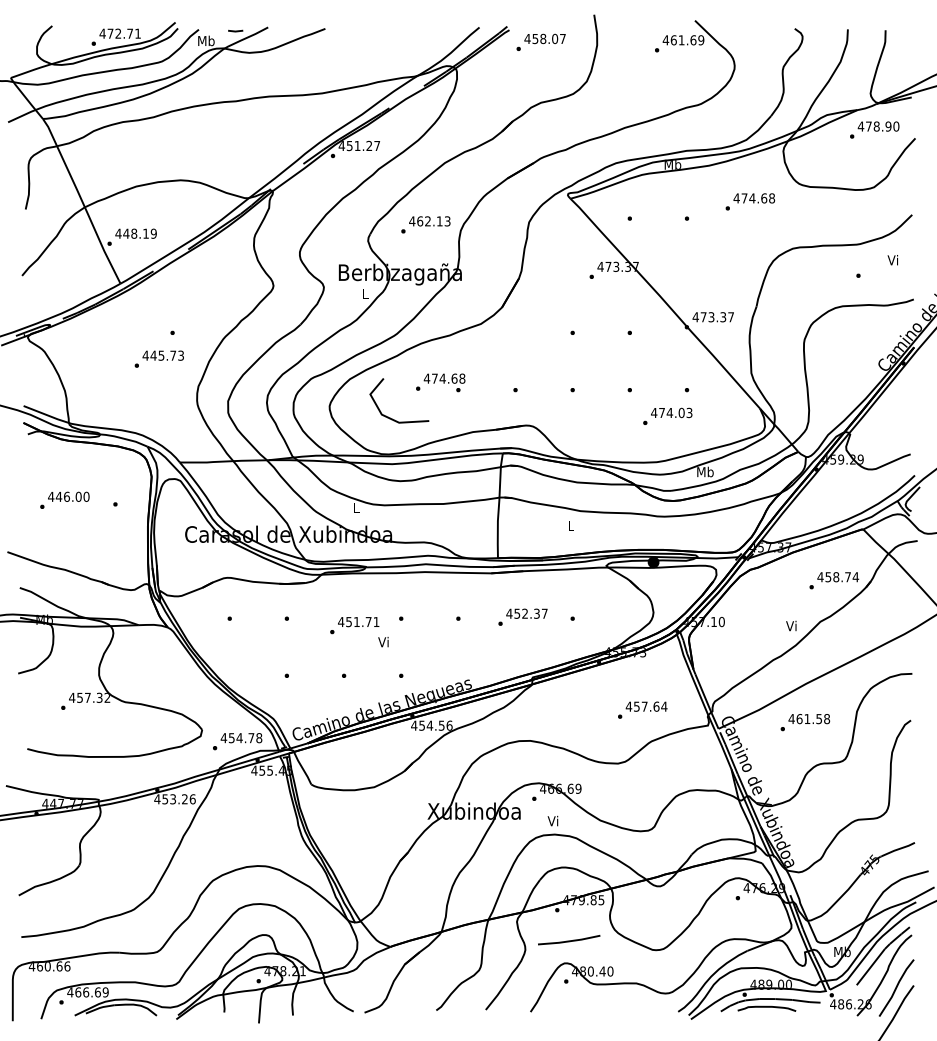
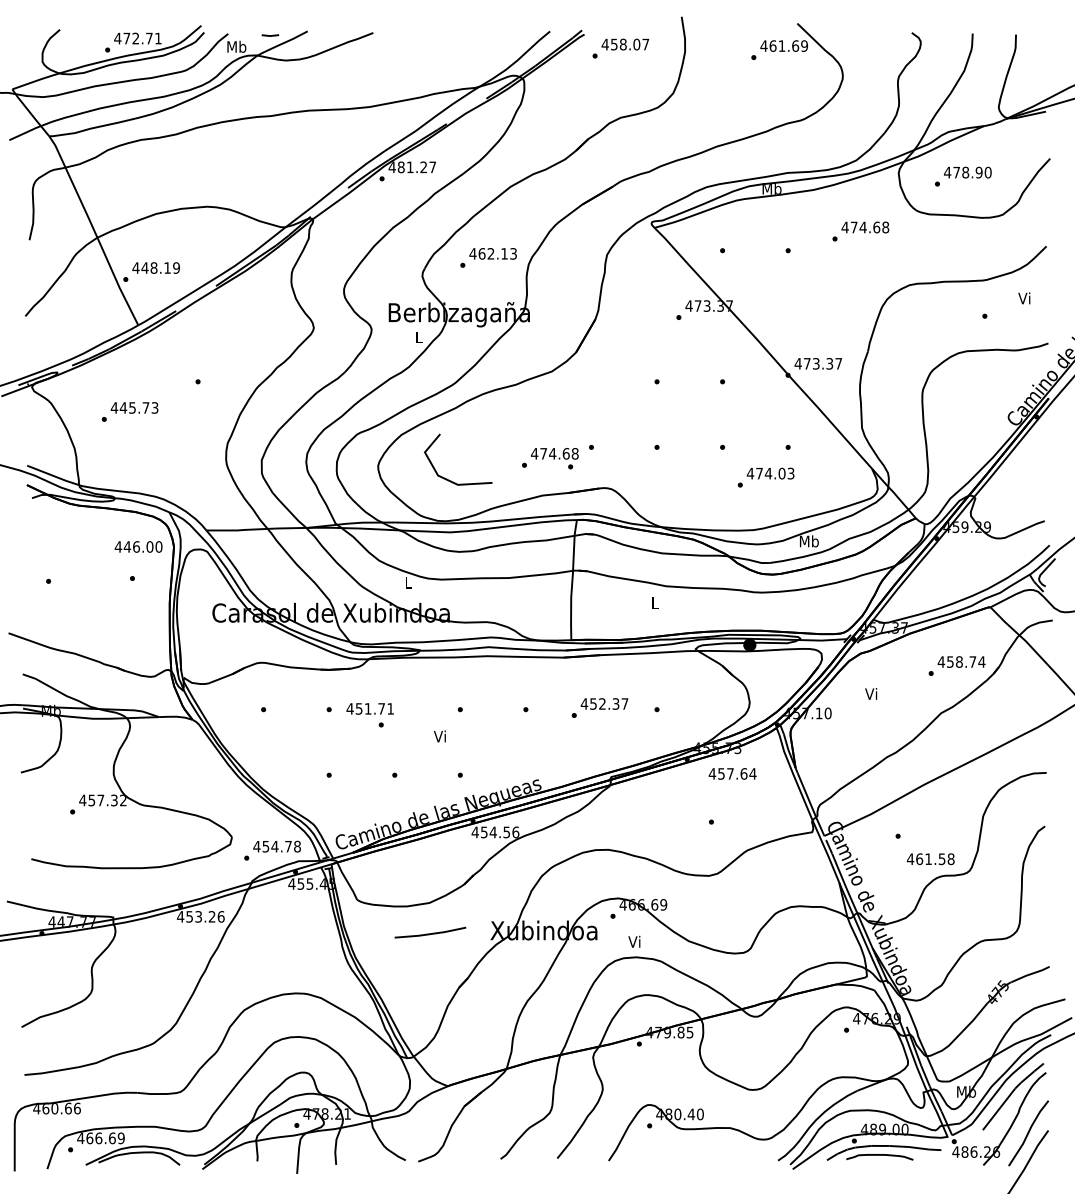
text: (874, 129) -> (963, 175), moved
text: (349, 145) -> (400, 166), 451.27 -> 481.27
text: (158, 358) -> (129, 411), moved
text: (440, 382) -> (550, 458), moved
text: (68, 496) -> (138, 546), moved
text: (358, 622) -> (370, 709), moved
text: (791, 625) -> (871, 693), moved
text: (646, 706) -> (732, 773), moved
text: (809, 719) -> (930, 859), moved
line: (569, 940) -> (430, 933), moved

